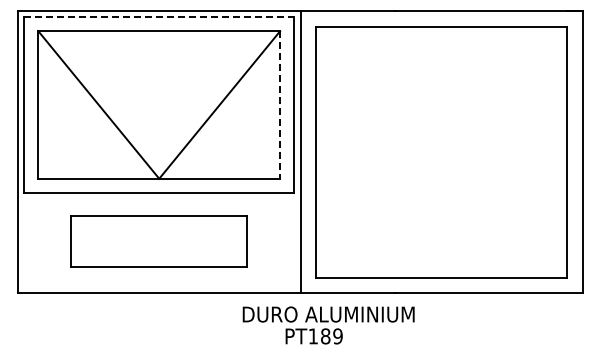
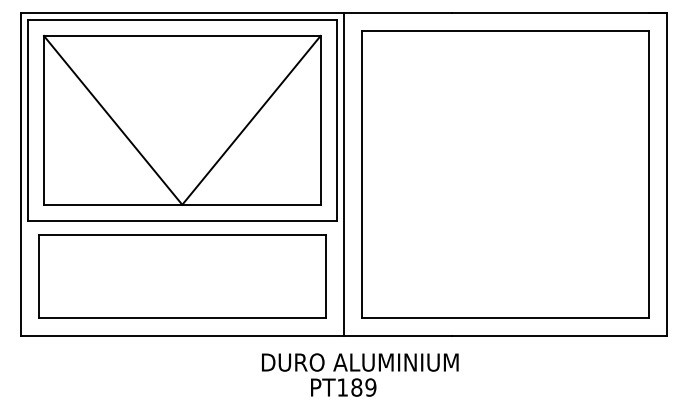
line: (159, 17) -> (182, 20), dashed -> solid
line: (280, 105) -> (321, 120), dashed -> solid
part: (159, 241) -> (182, 276), size x1.43
text: (328, 325) -> (360, 375), moved

